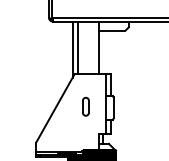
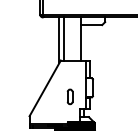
part: (85, 106) -> (69, 96), moved

